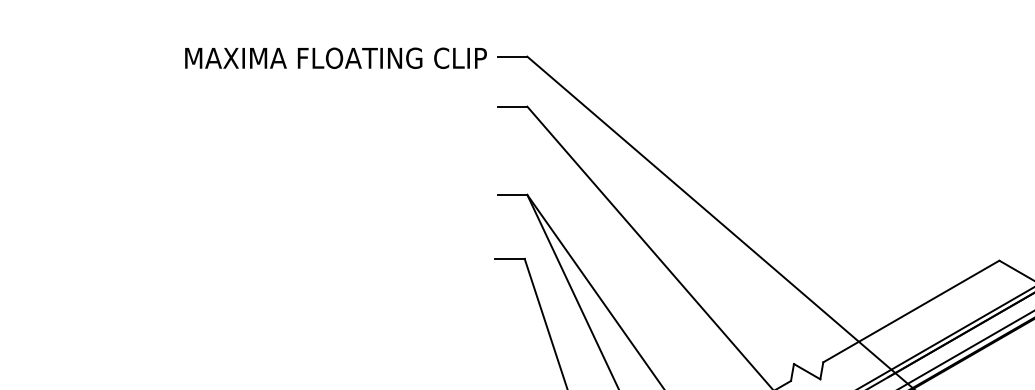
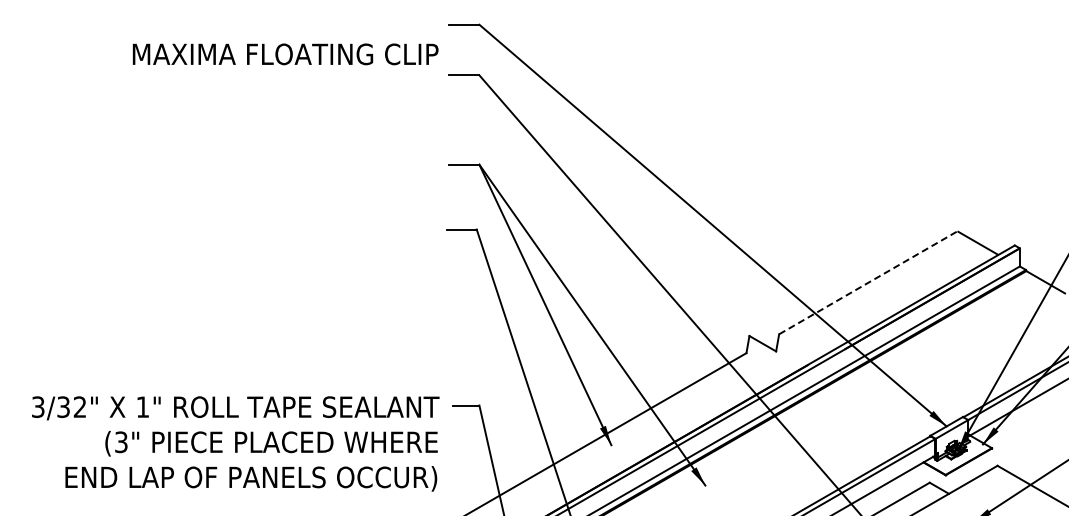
text: (335, 58) -> (285, 54), moved
line: (911, 311) -> (868, 282), solid -> dashed

